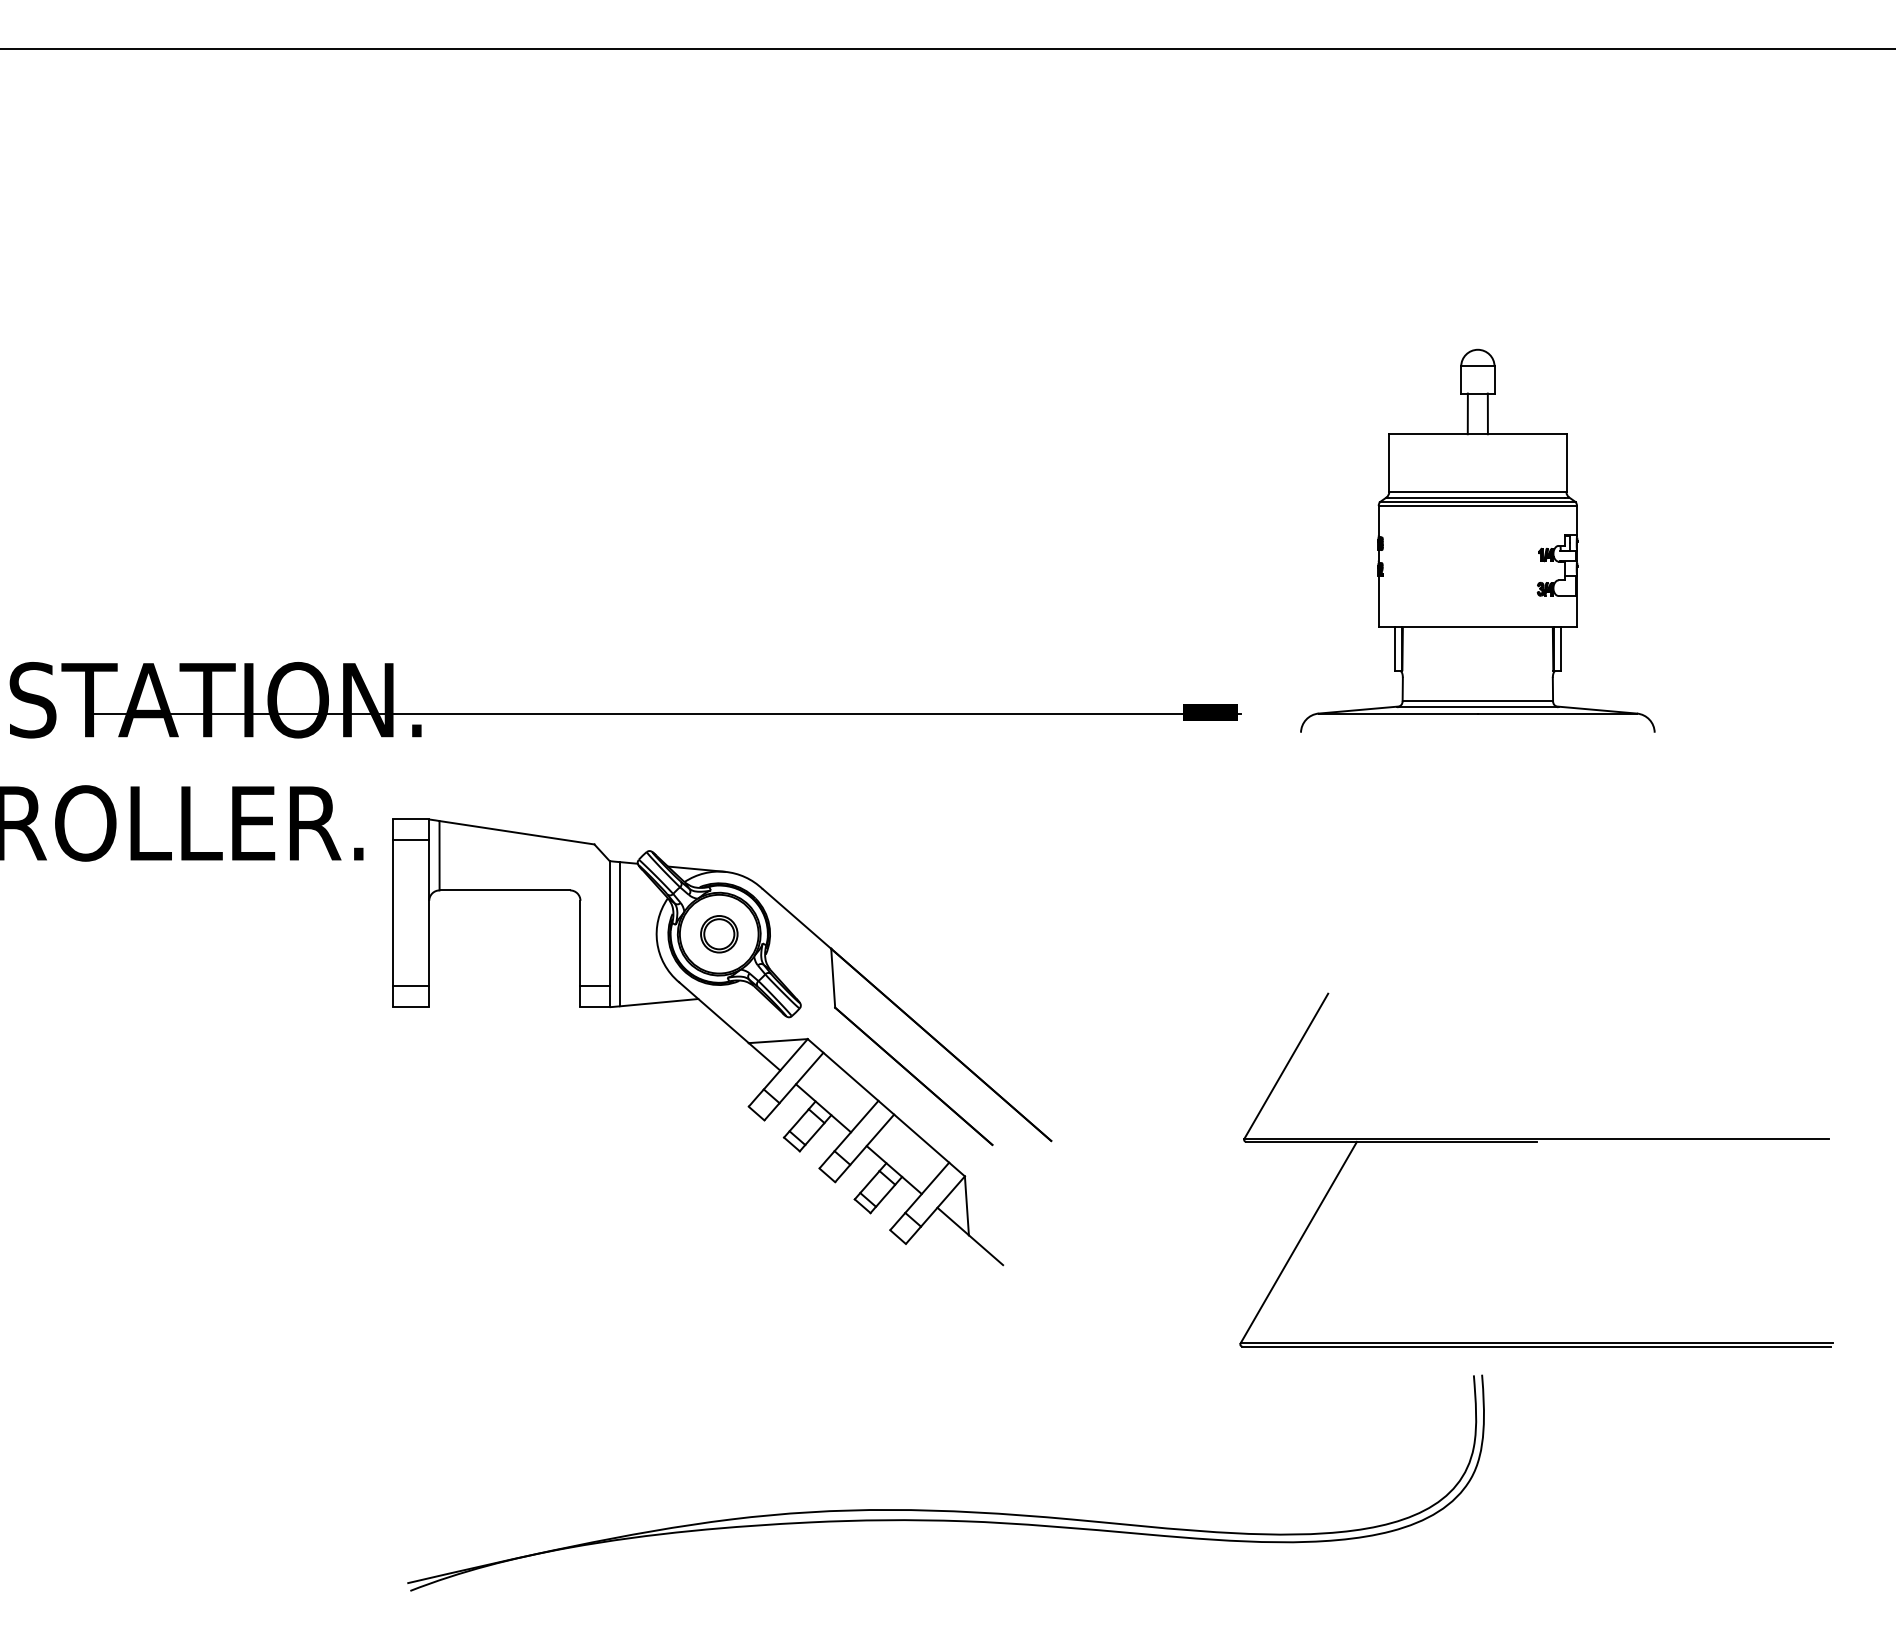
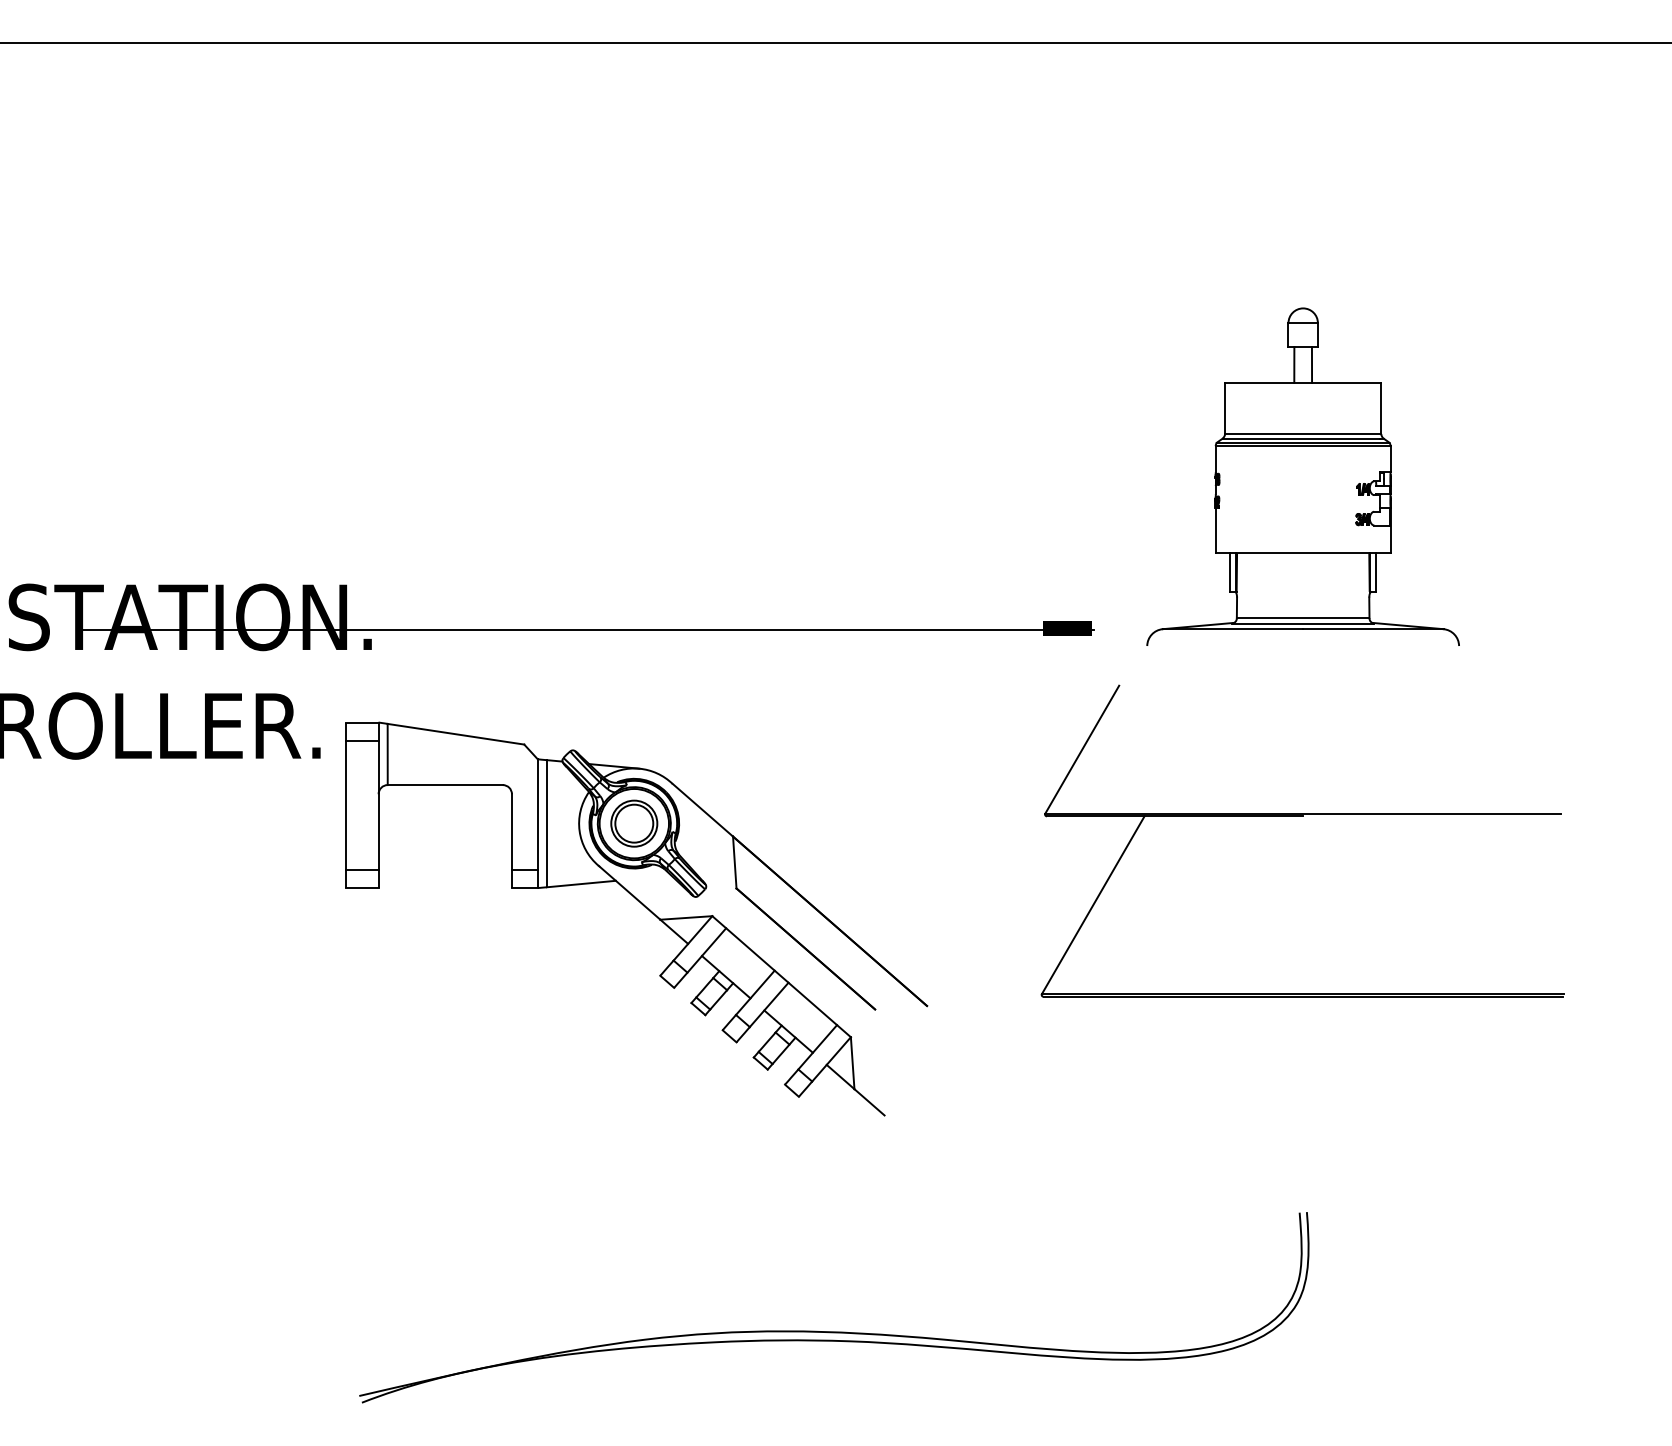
part: (719, 934) -> (634, 823), size x1.43
part: (1536, 1142) -> (1302, 816), moved

